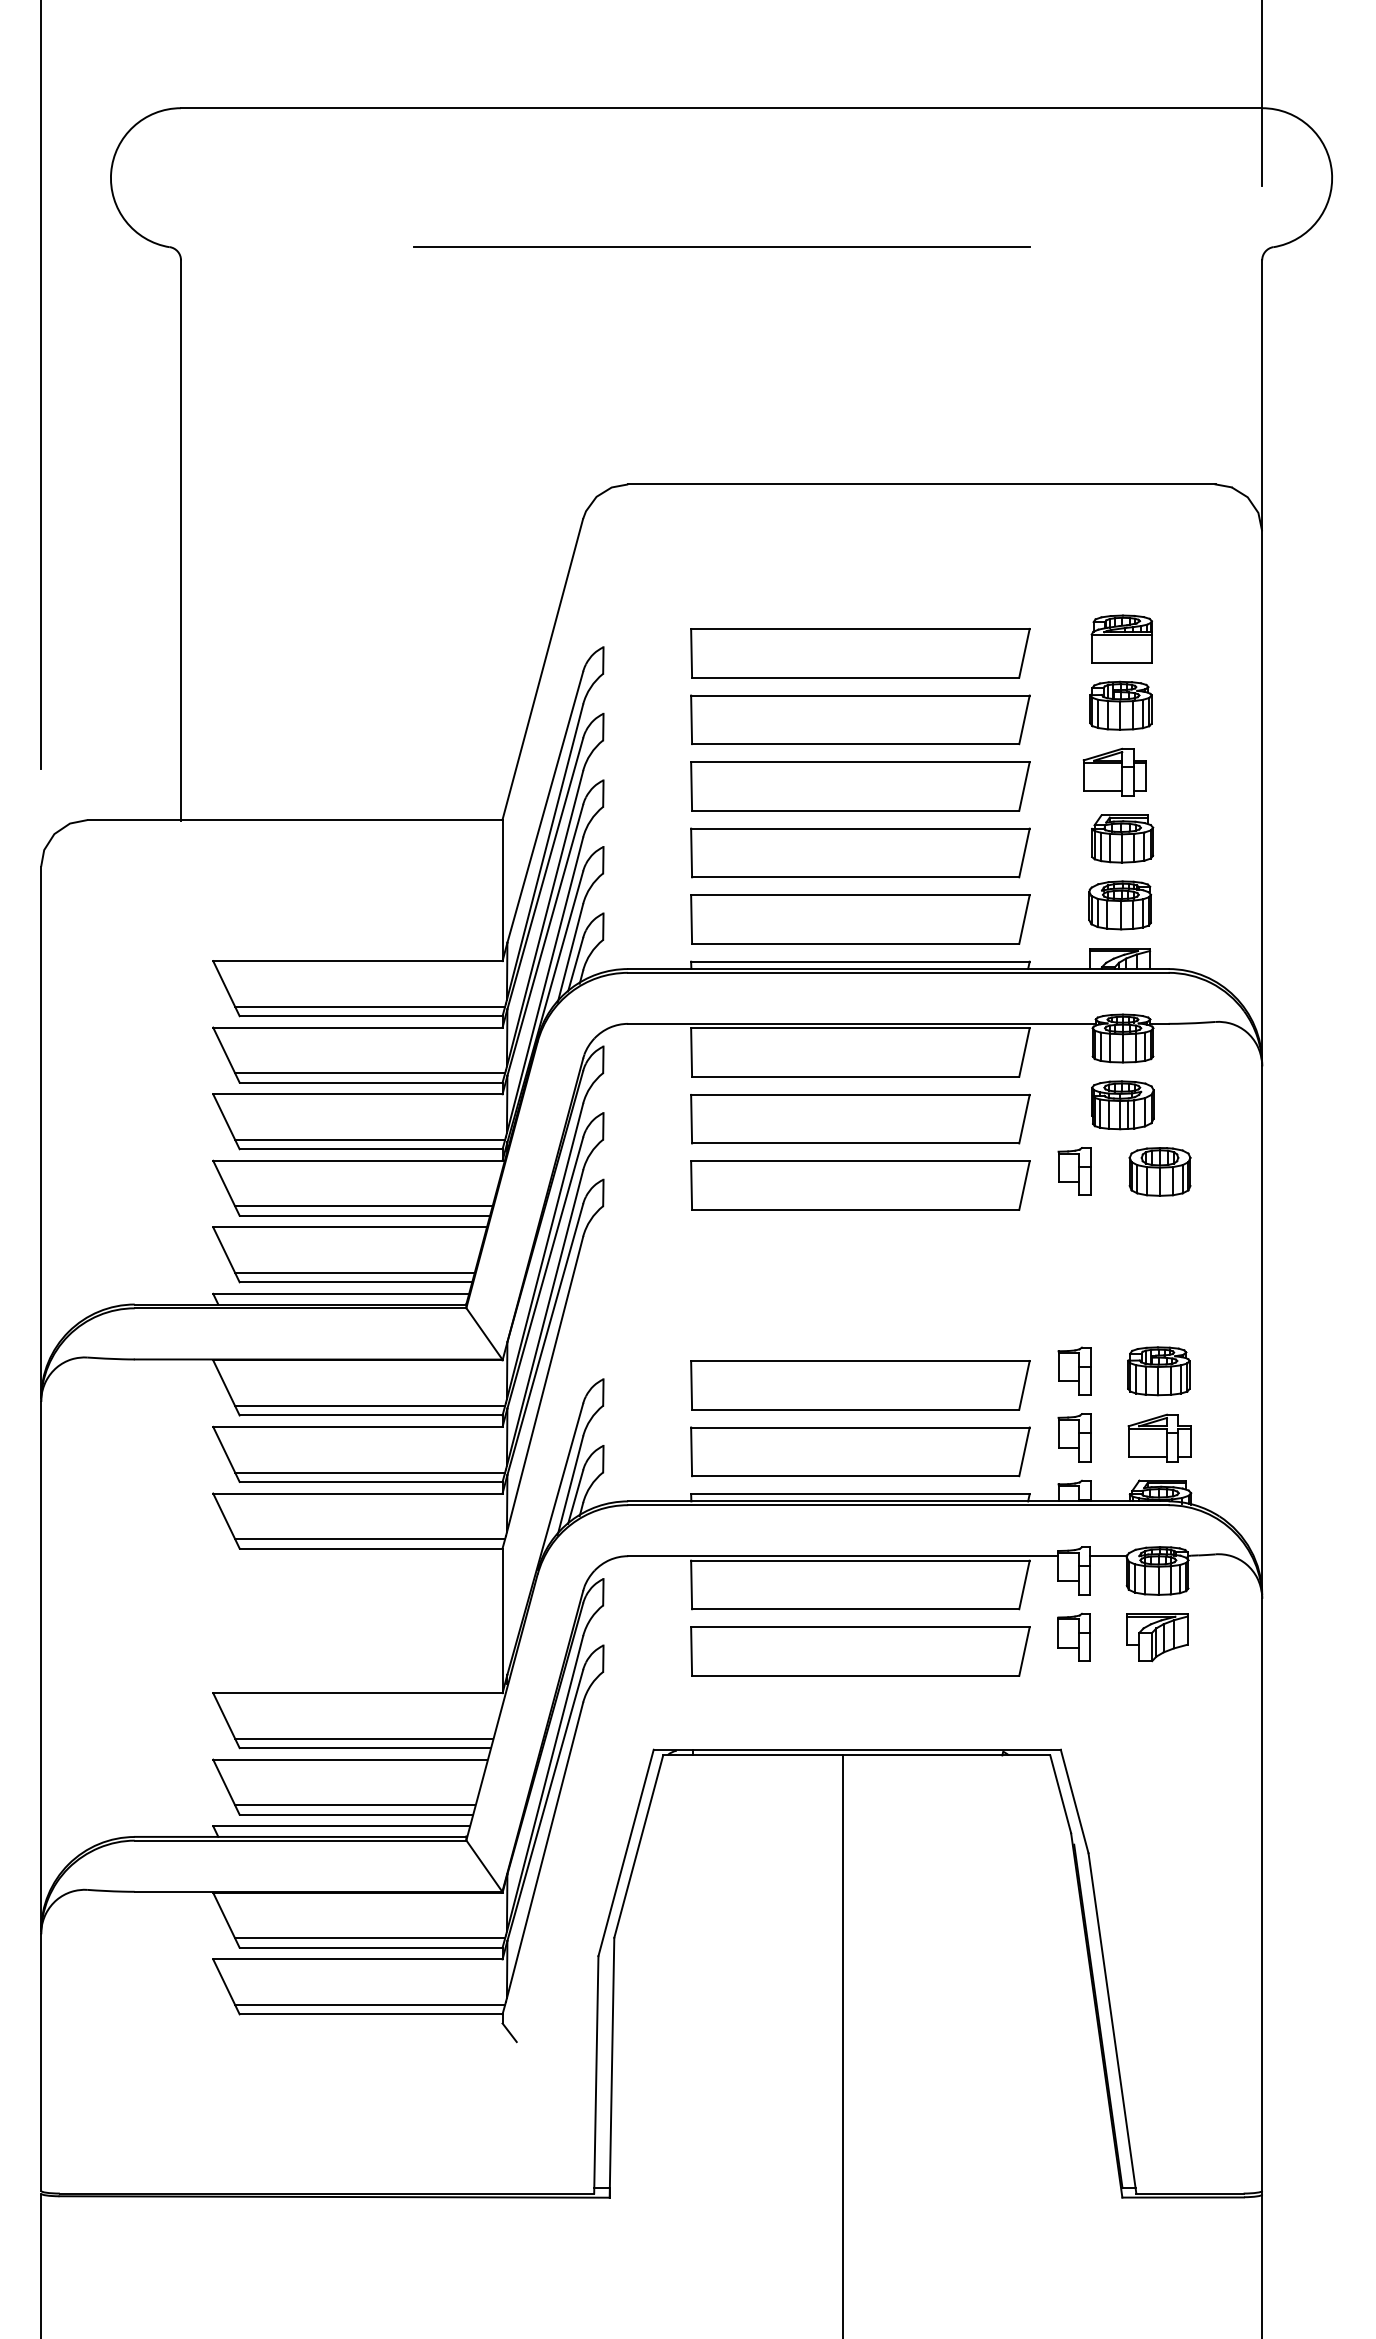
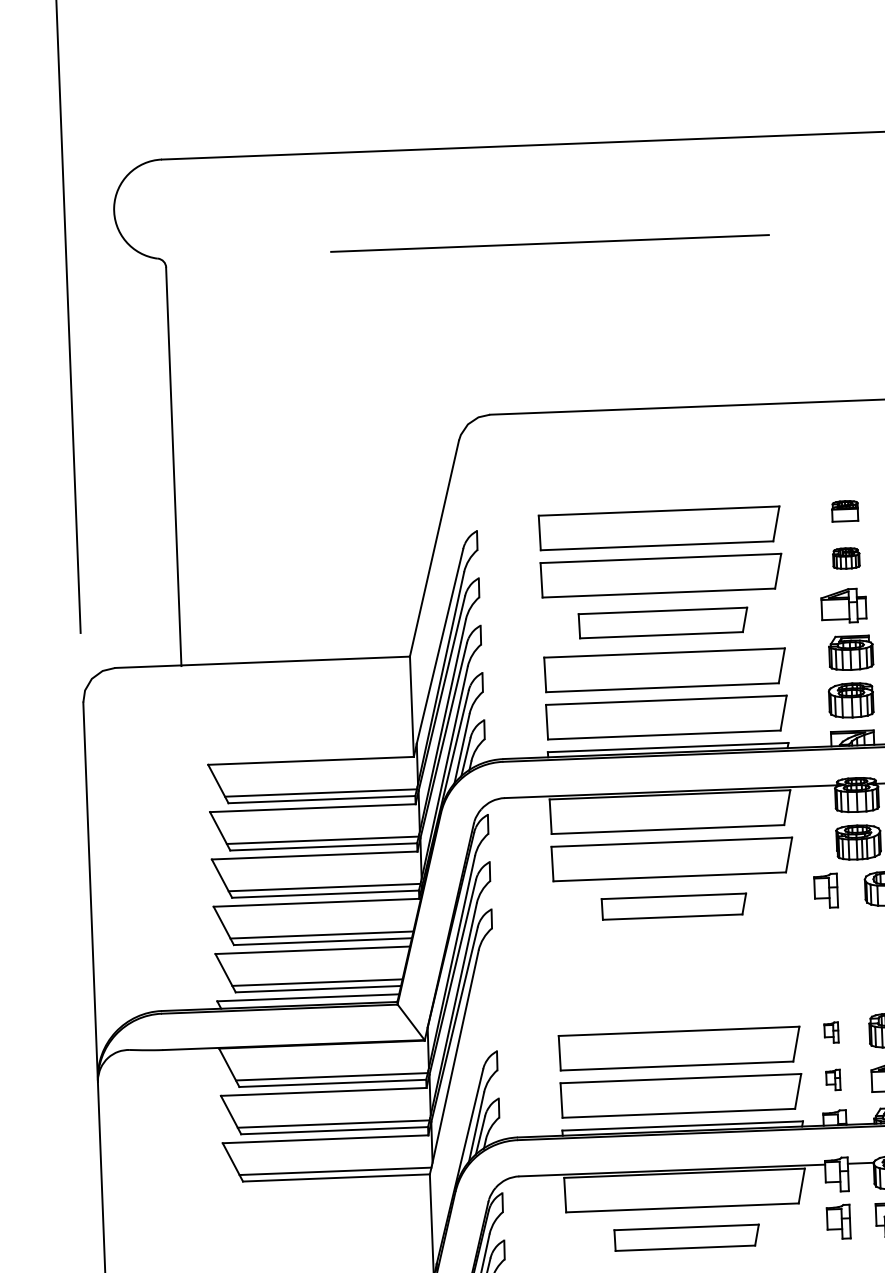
part: (1121, 638) -> (844, 510), size x0.6
part: (1120, 705) -> (846, 558), size x0.6
part: (860, 786) -> (663, 623), size x0.7
part: (860, 1185) -> (674, 906), size x0.6
part: (1074, 1370) -> (831, 1032), size x0.6
part: (1074, 1437) -> (833, 1079), size x0.6
part: (860, 1651) -> (687, 1237), size x0.6

